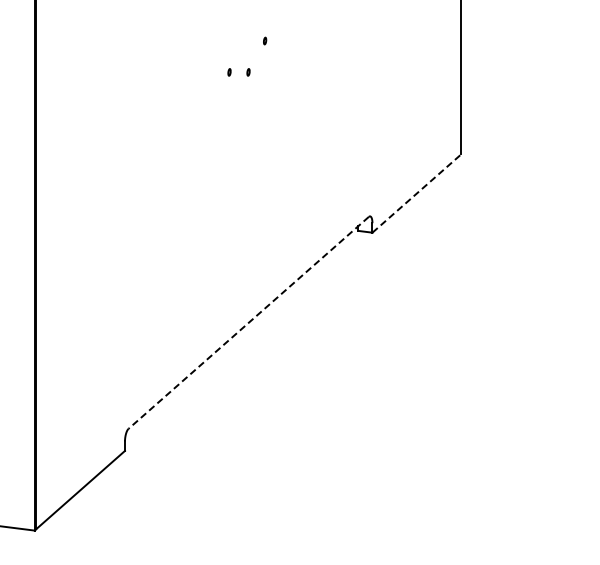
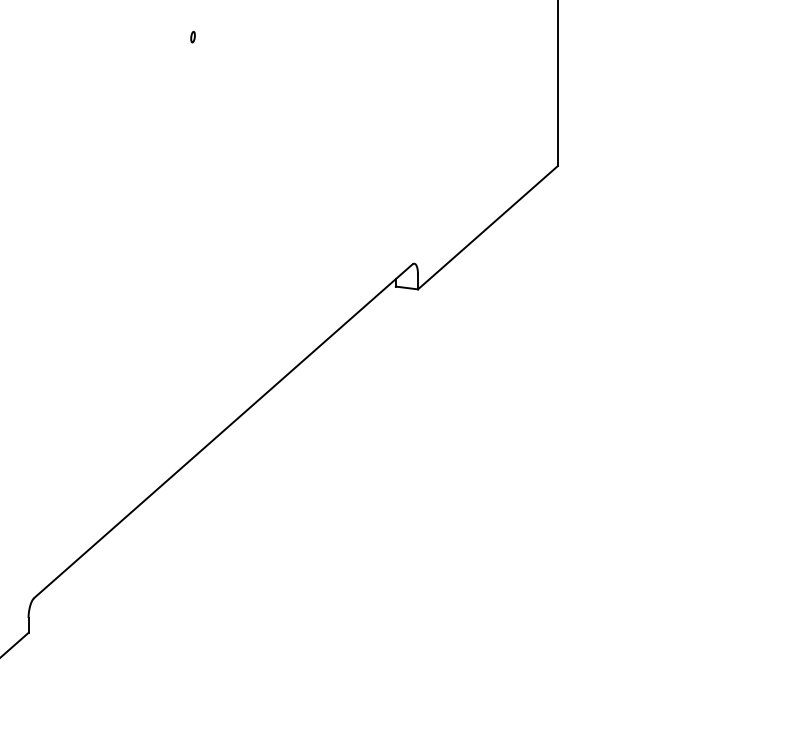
part: (248, 72) -> (222, 37), removed
line: (417, 193) -> (488, 227), dashed -> solid
line: (248, 323) -> (222, 432), dashed -> solid

